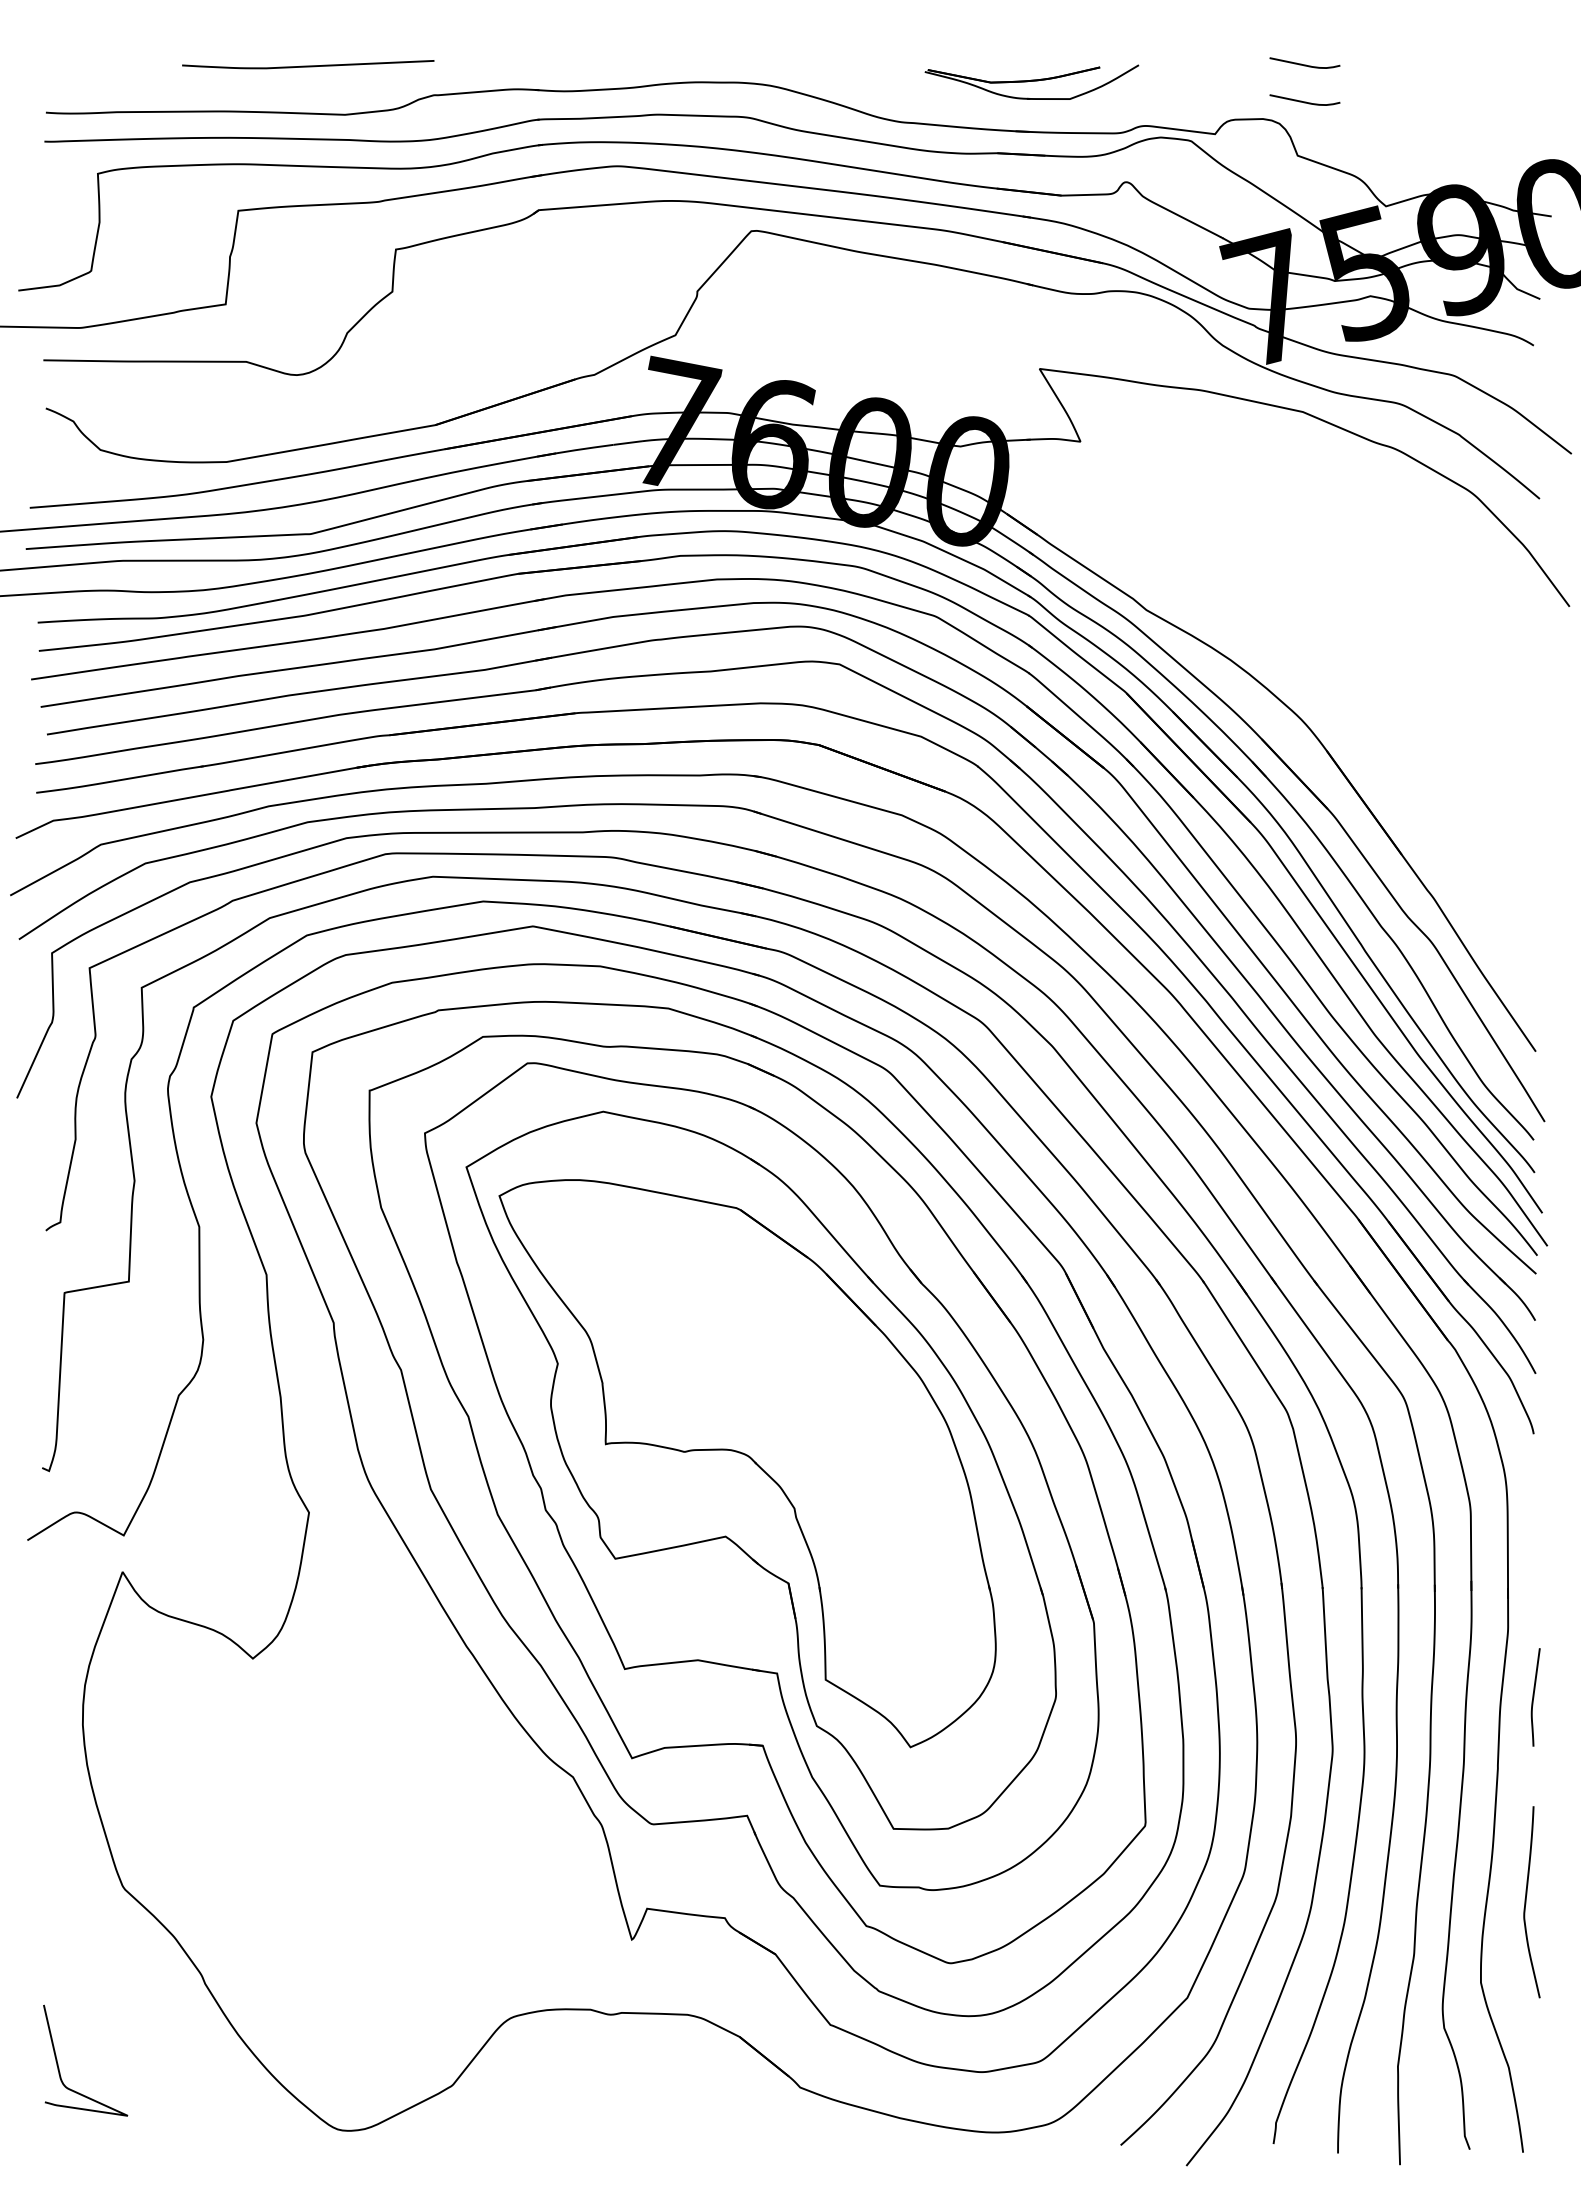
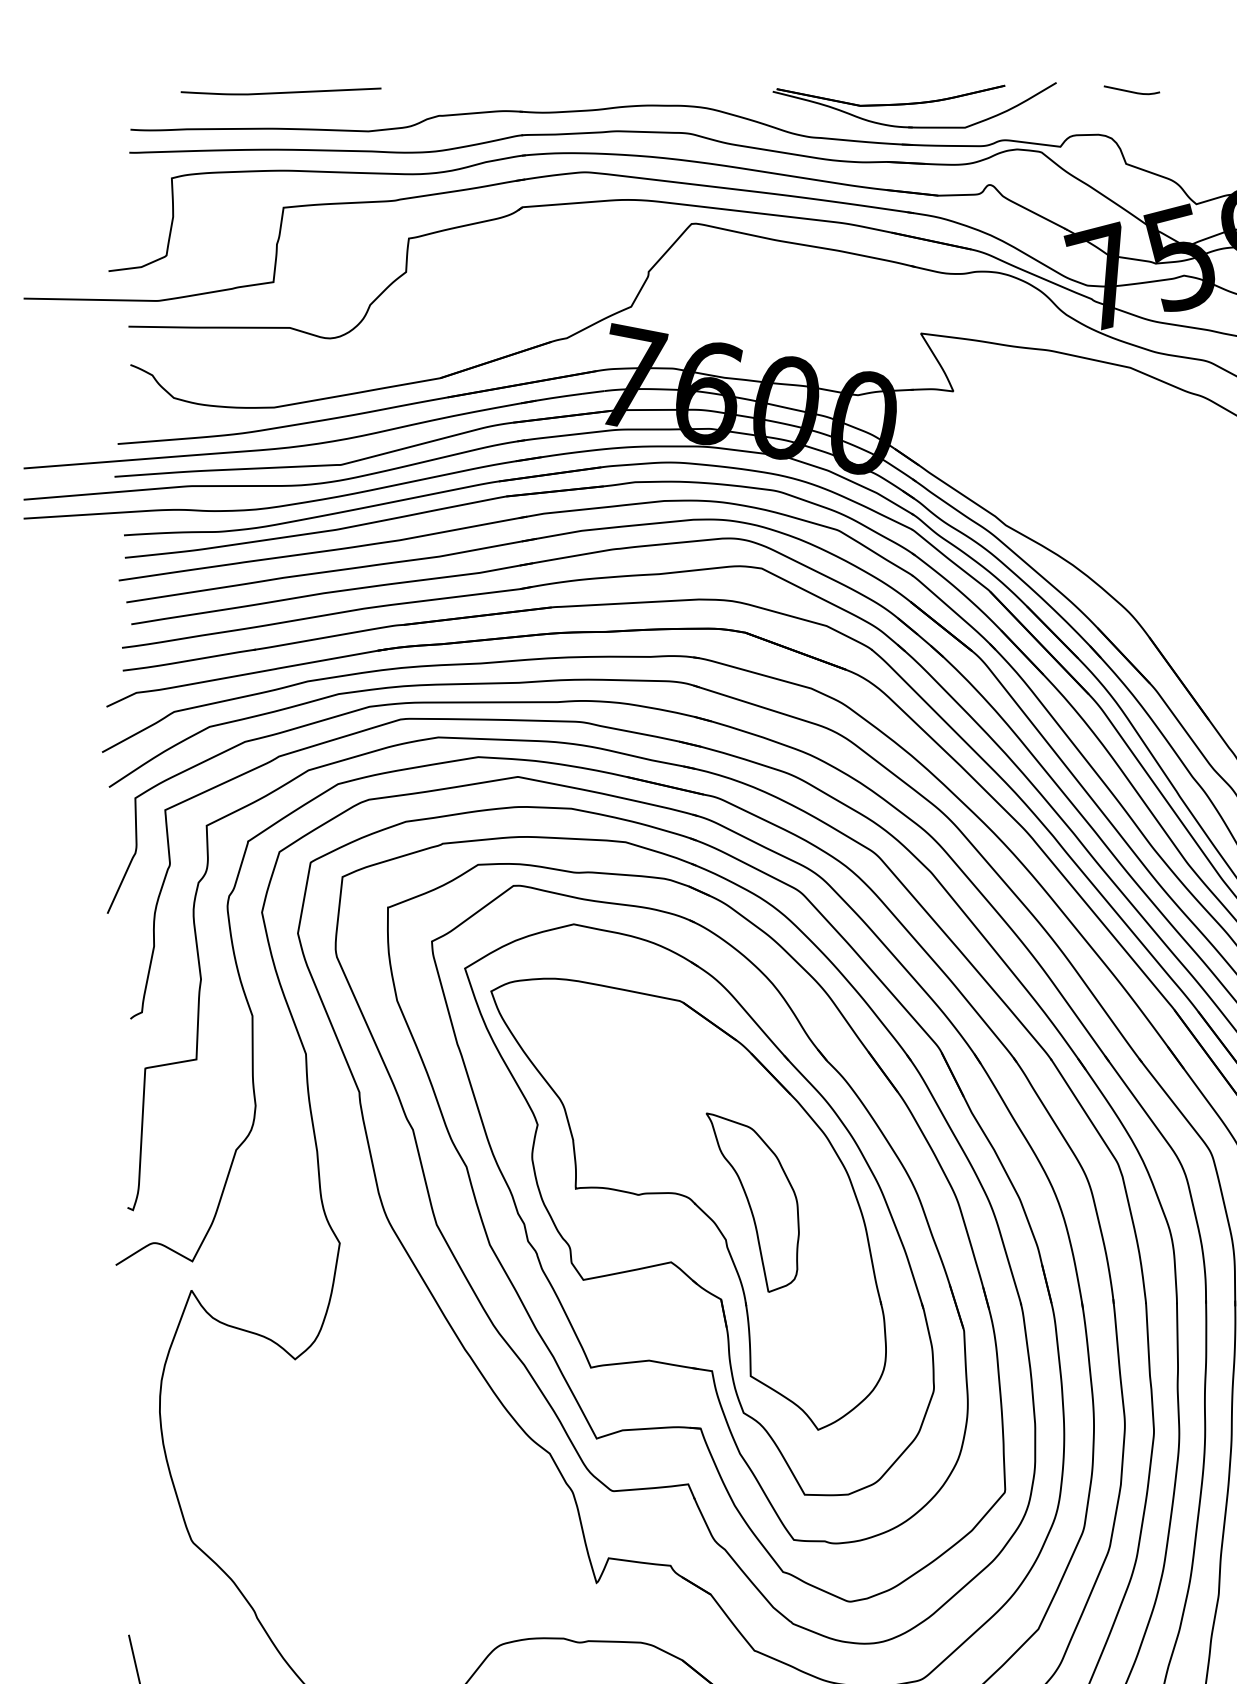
curve: (308, 65) -> (281, 92), moved
part: (1031, 82) -> (914, 105), size x1.67
curve: (1304, 101) -> (1131, 120), removed
part: (828, 1461) -> (752, 1202), added

